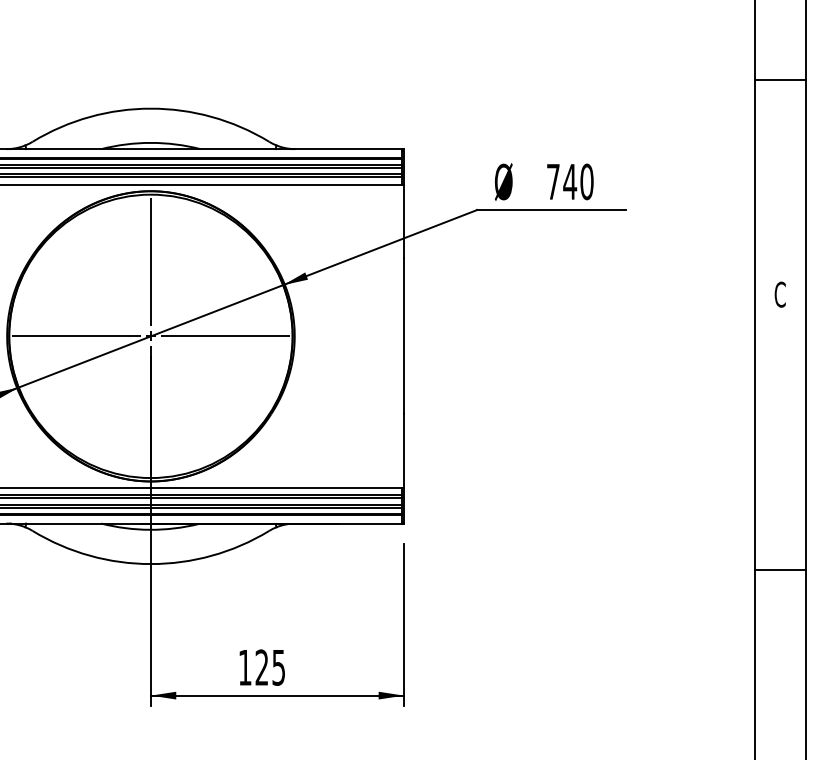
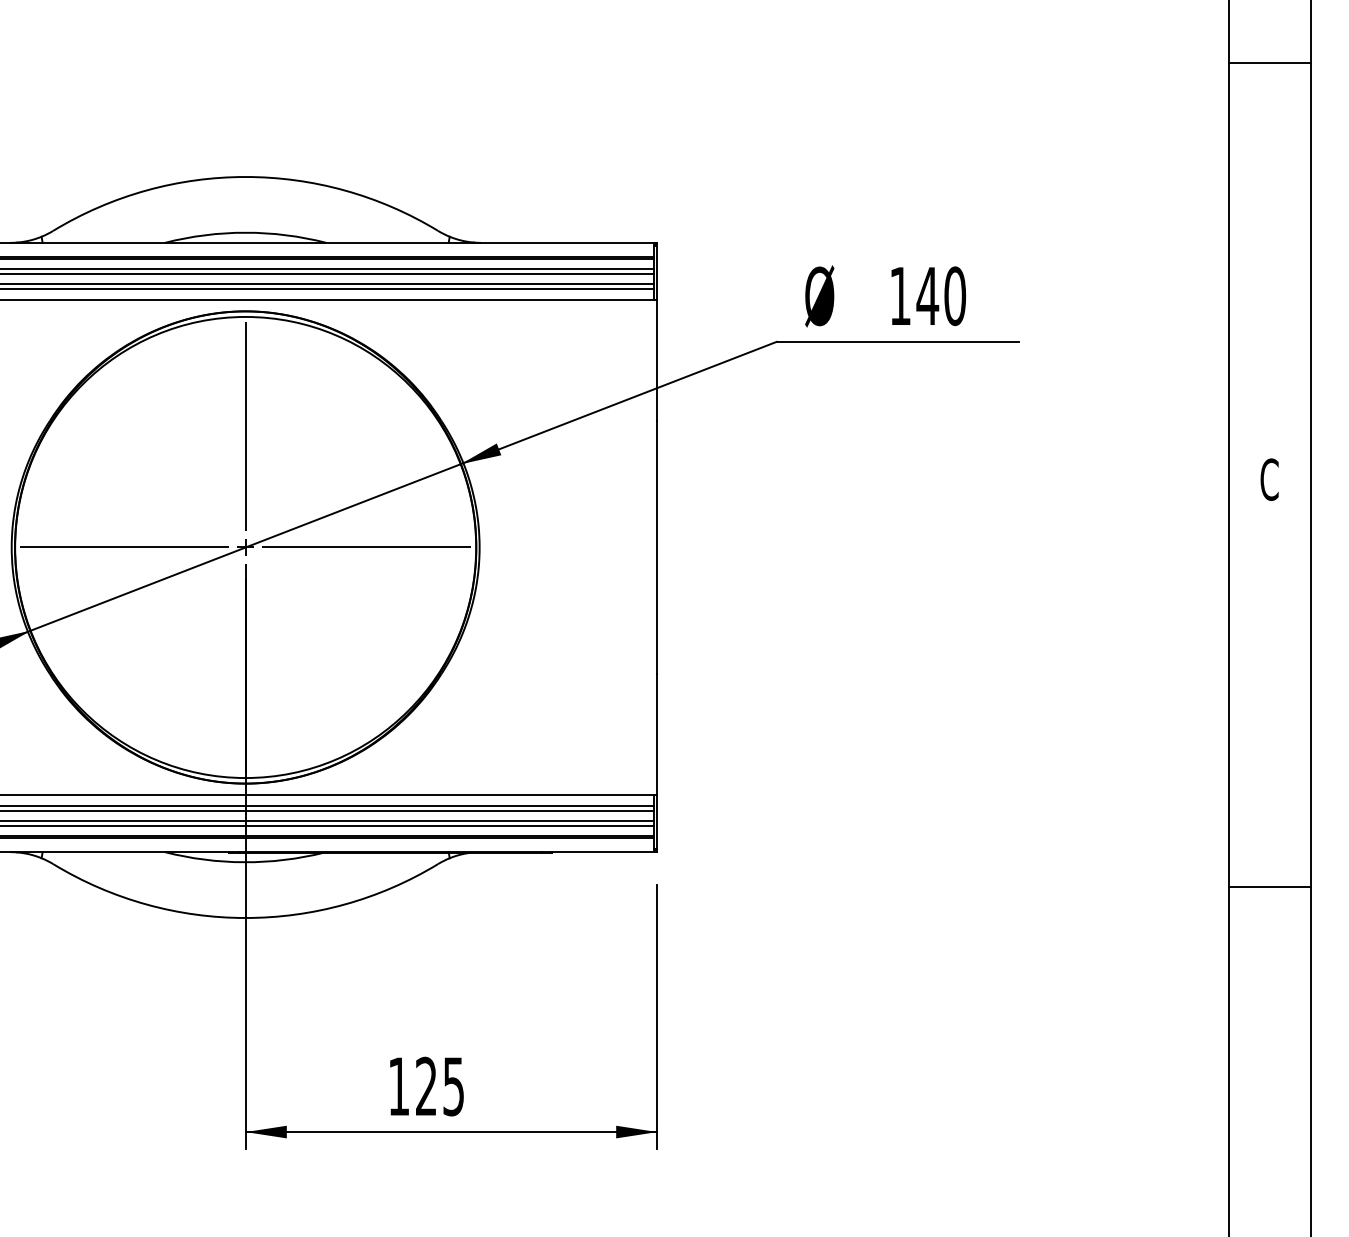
line: (780, 79) -> (1270, 62), moved
text: (553, 181) -> (900, 295), 740 -> 140
line: (780, 569) -> (1270, 886), moved

